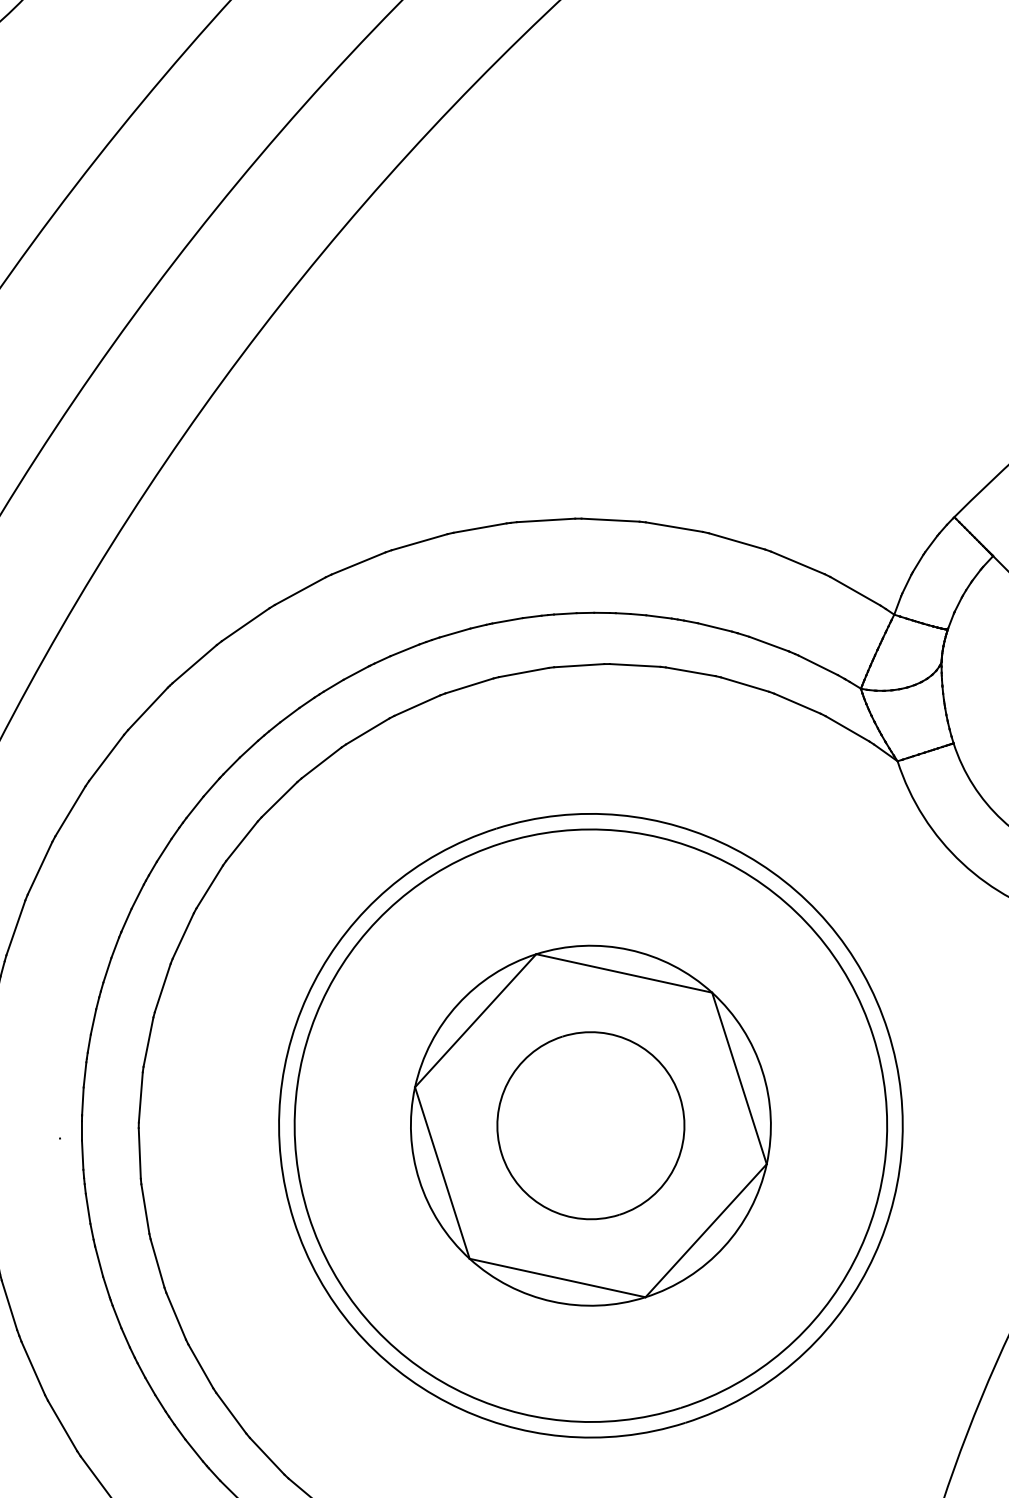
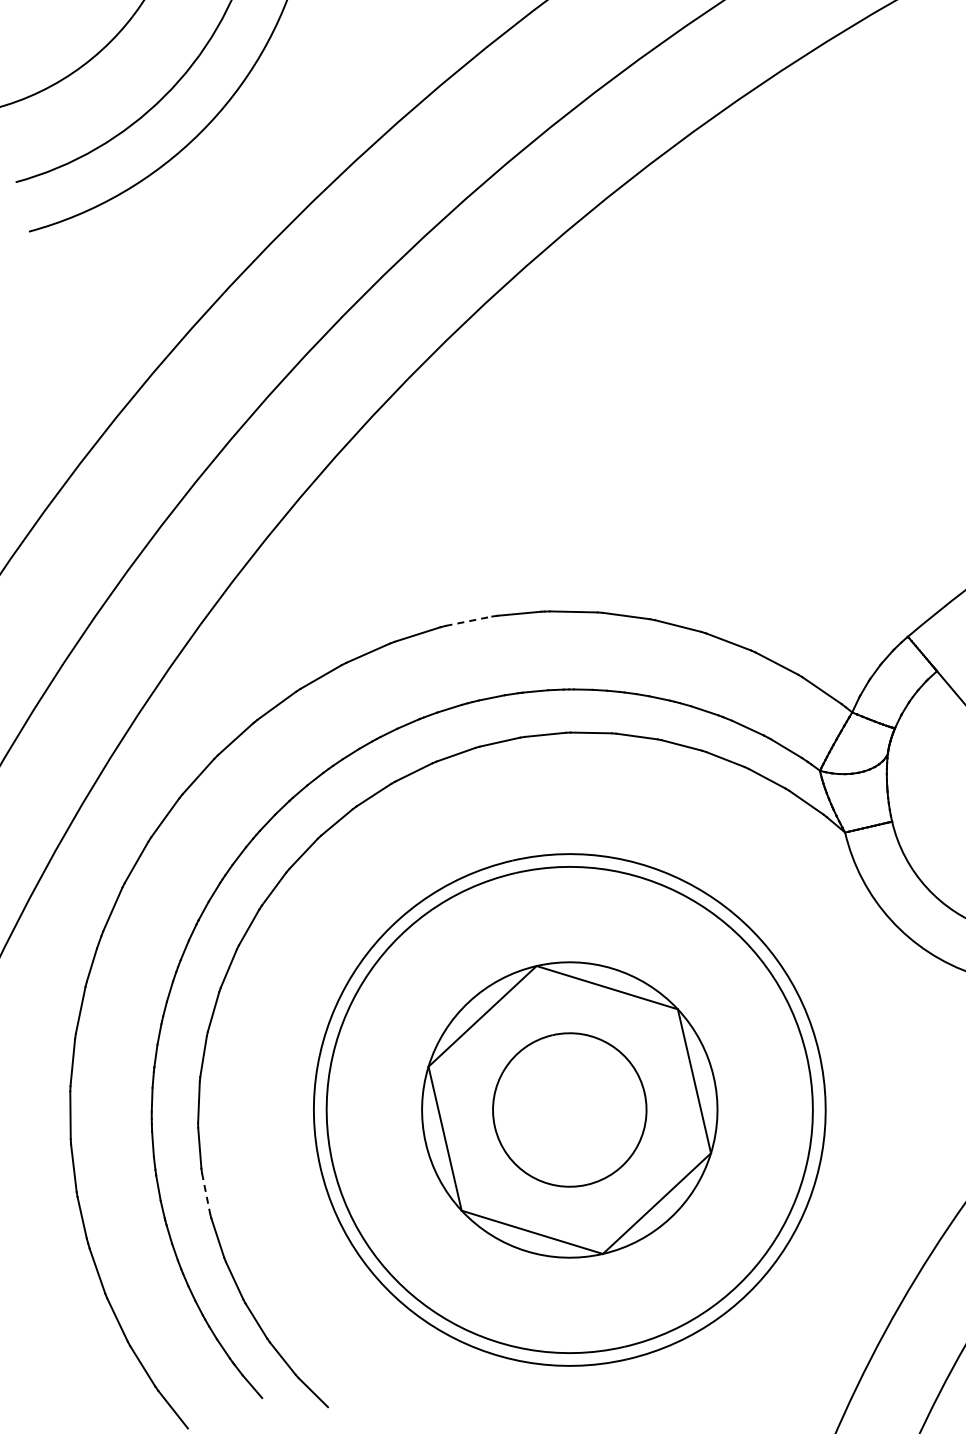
line: (419, 542) -> (468, 621), solid -> dashed
line: (158, 1263) -> (206, 1193), solid -> dashed

